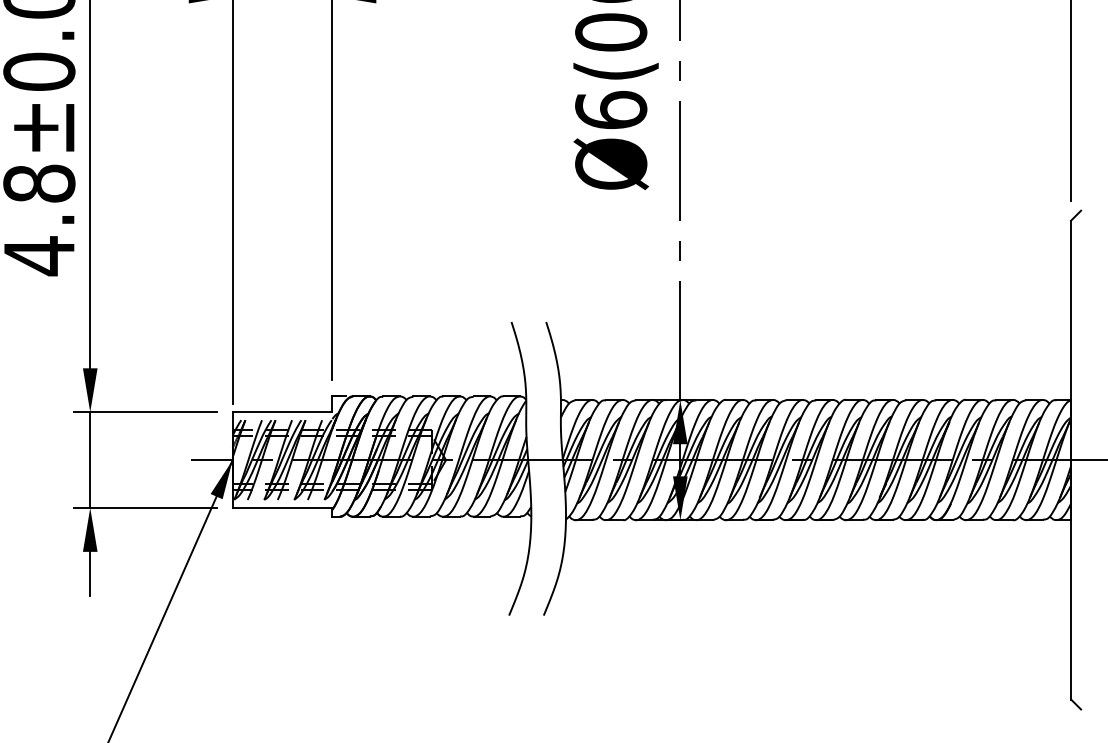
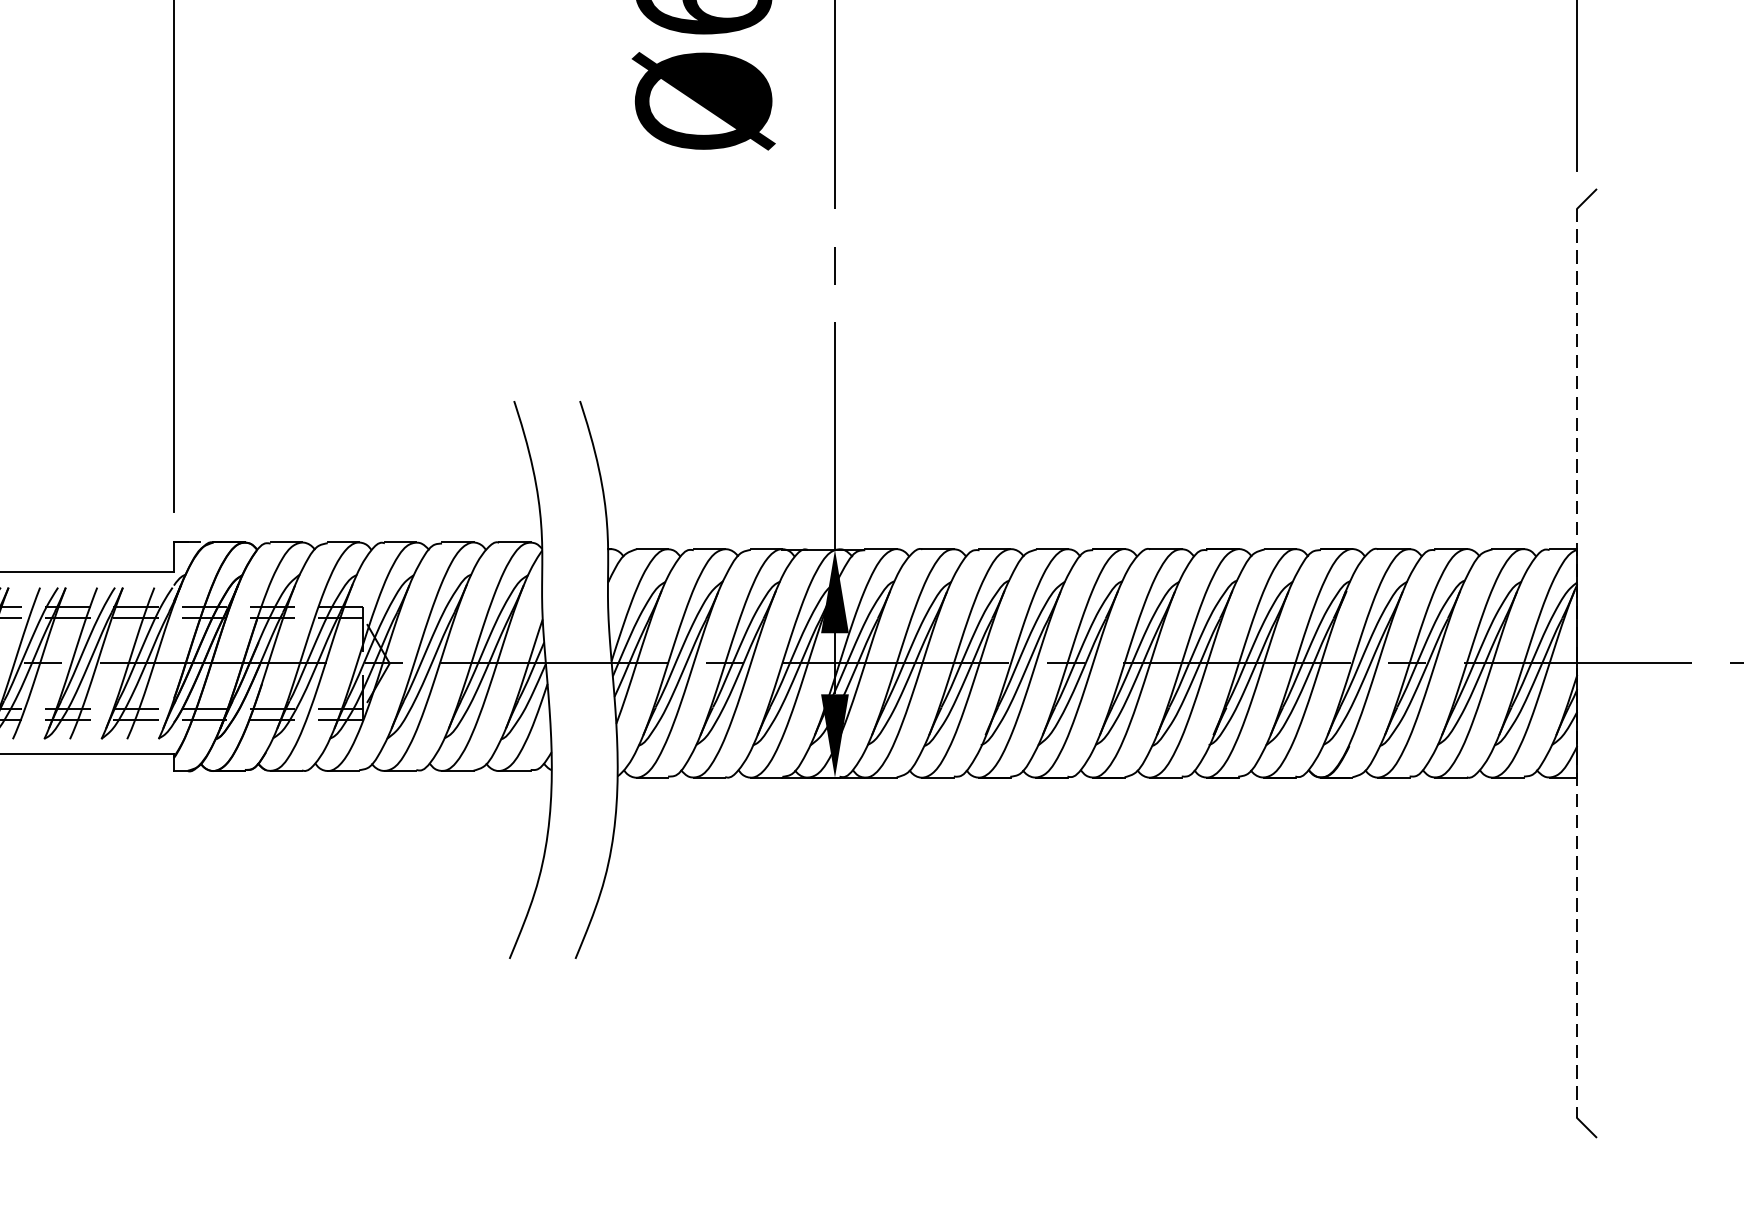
line: (1071, 460) -> (1578, 664), solid -> dashed

